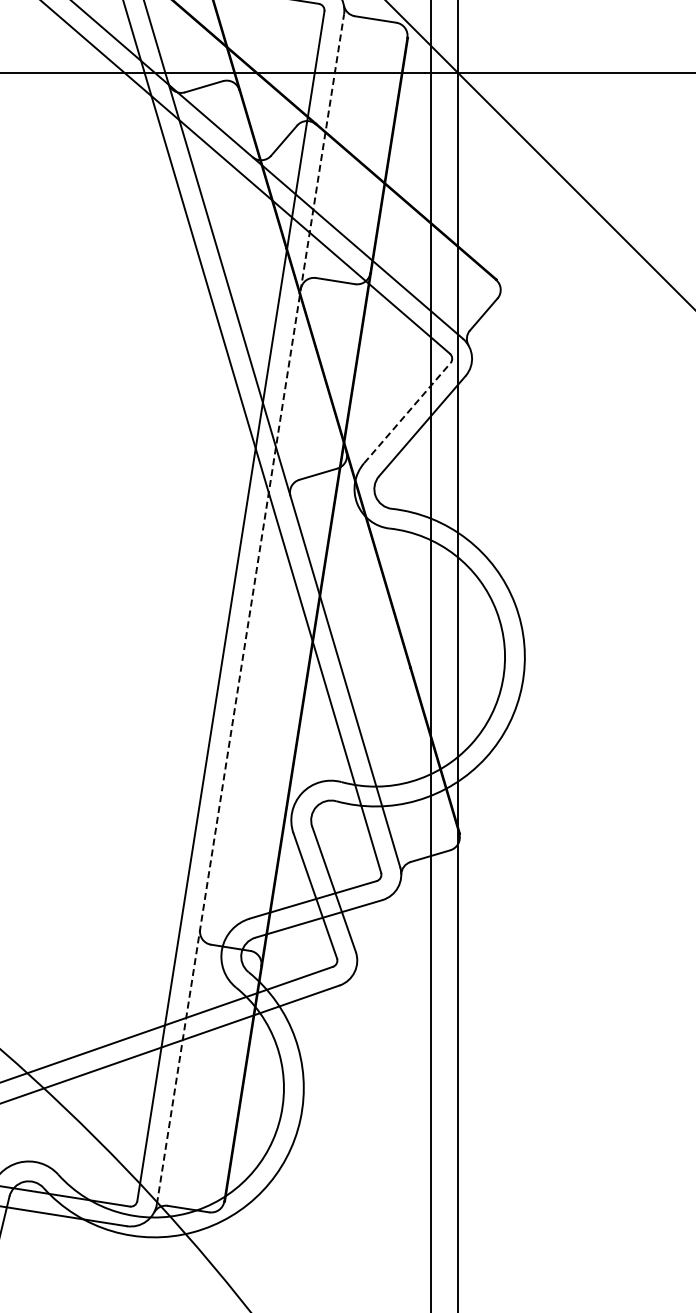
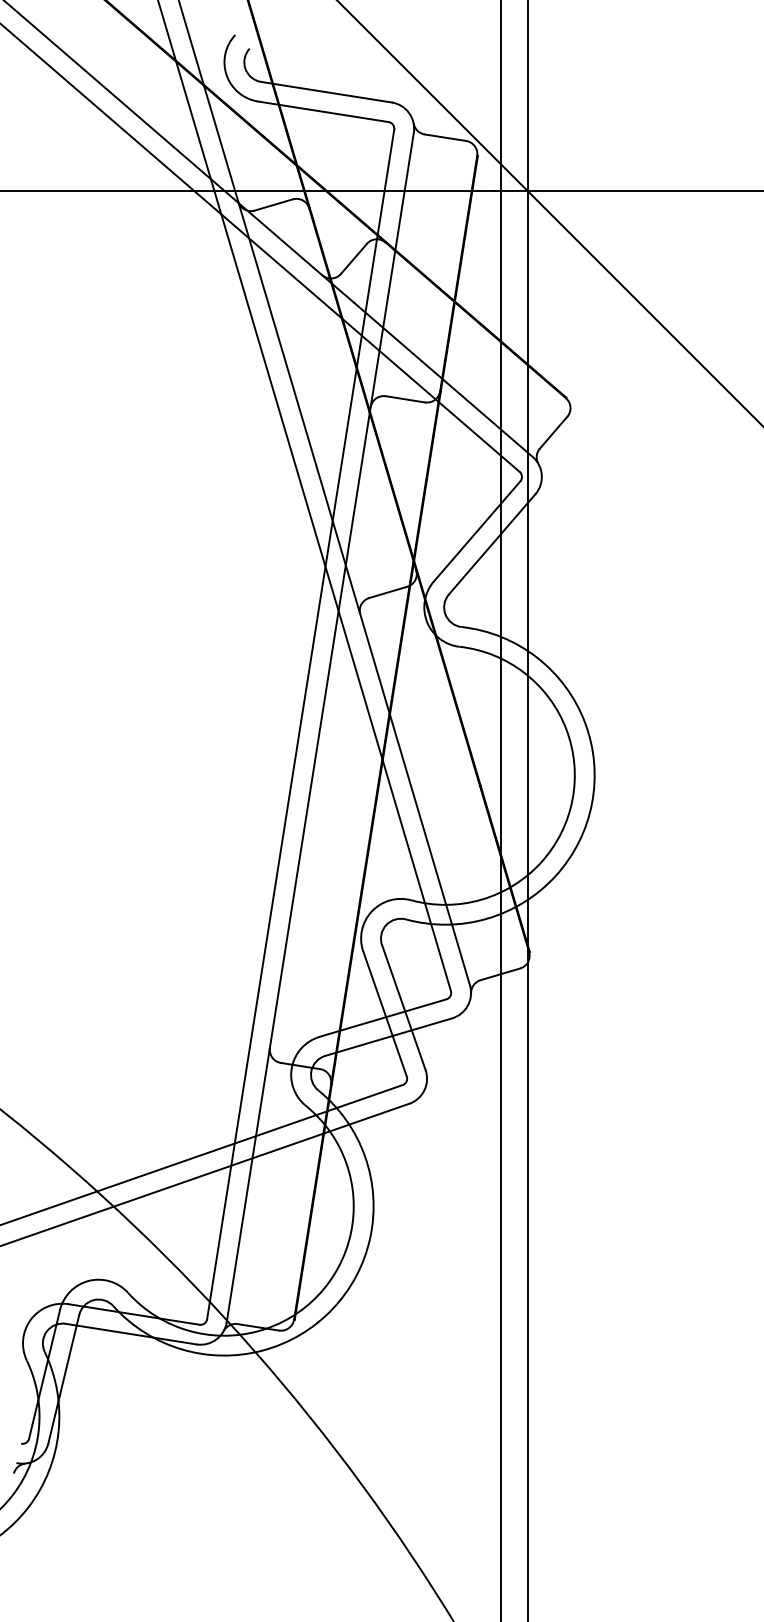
line: (407, 412) -> (477, 530), dashed -> solid
line: (250, 609) -> (320, 727), dashed -> solid

